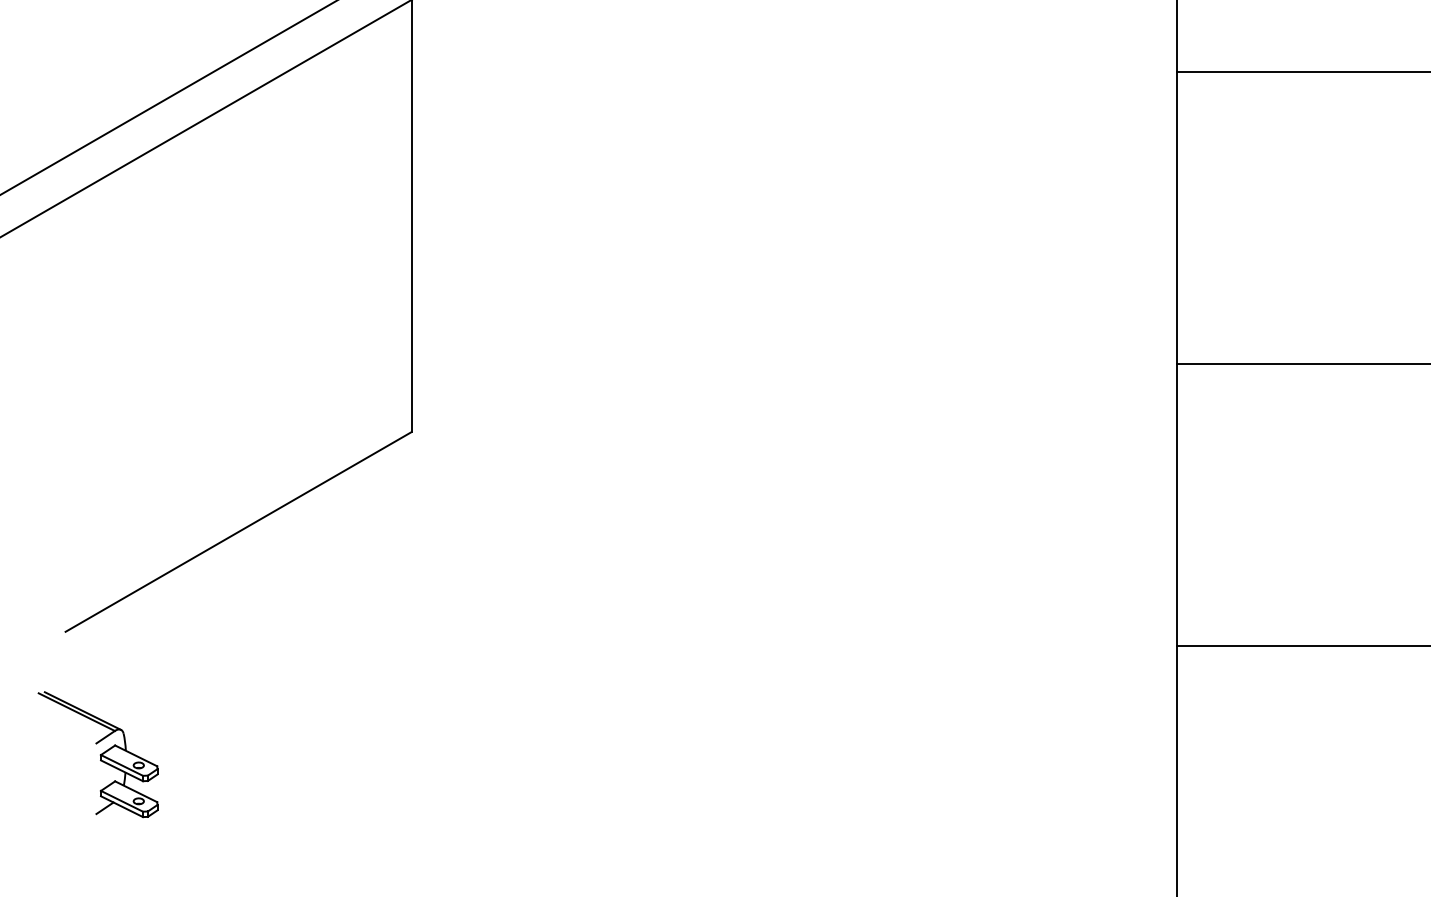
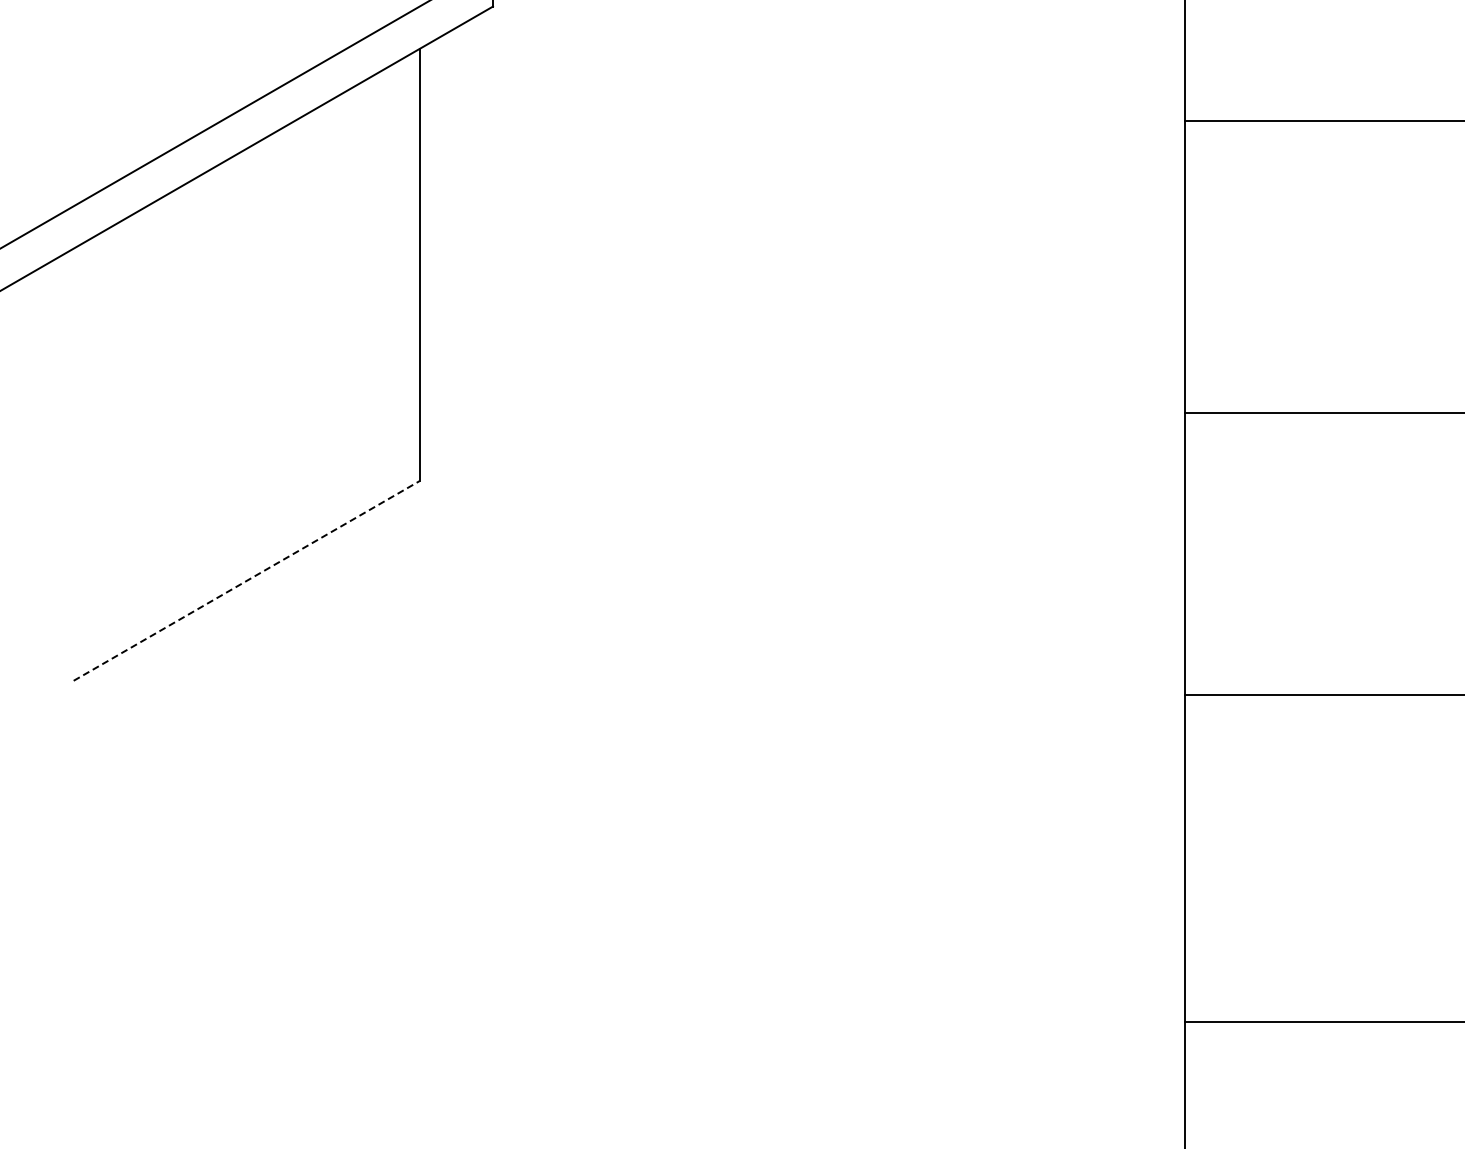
line: (238, 531) -> (246, 580), solid -> dashed
part: (97, 754) -> (105, 803), removed

